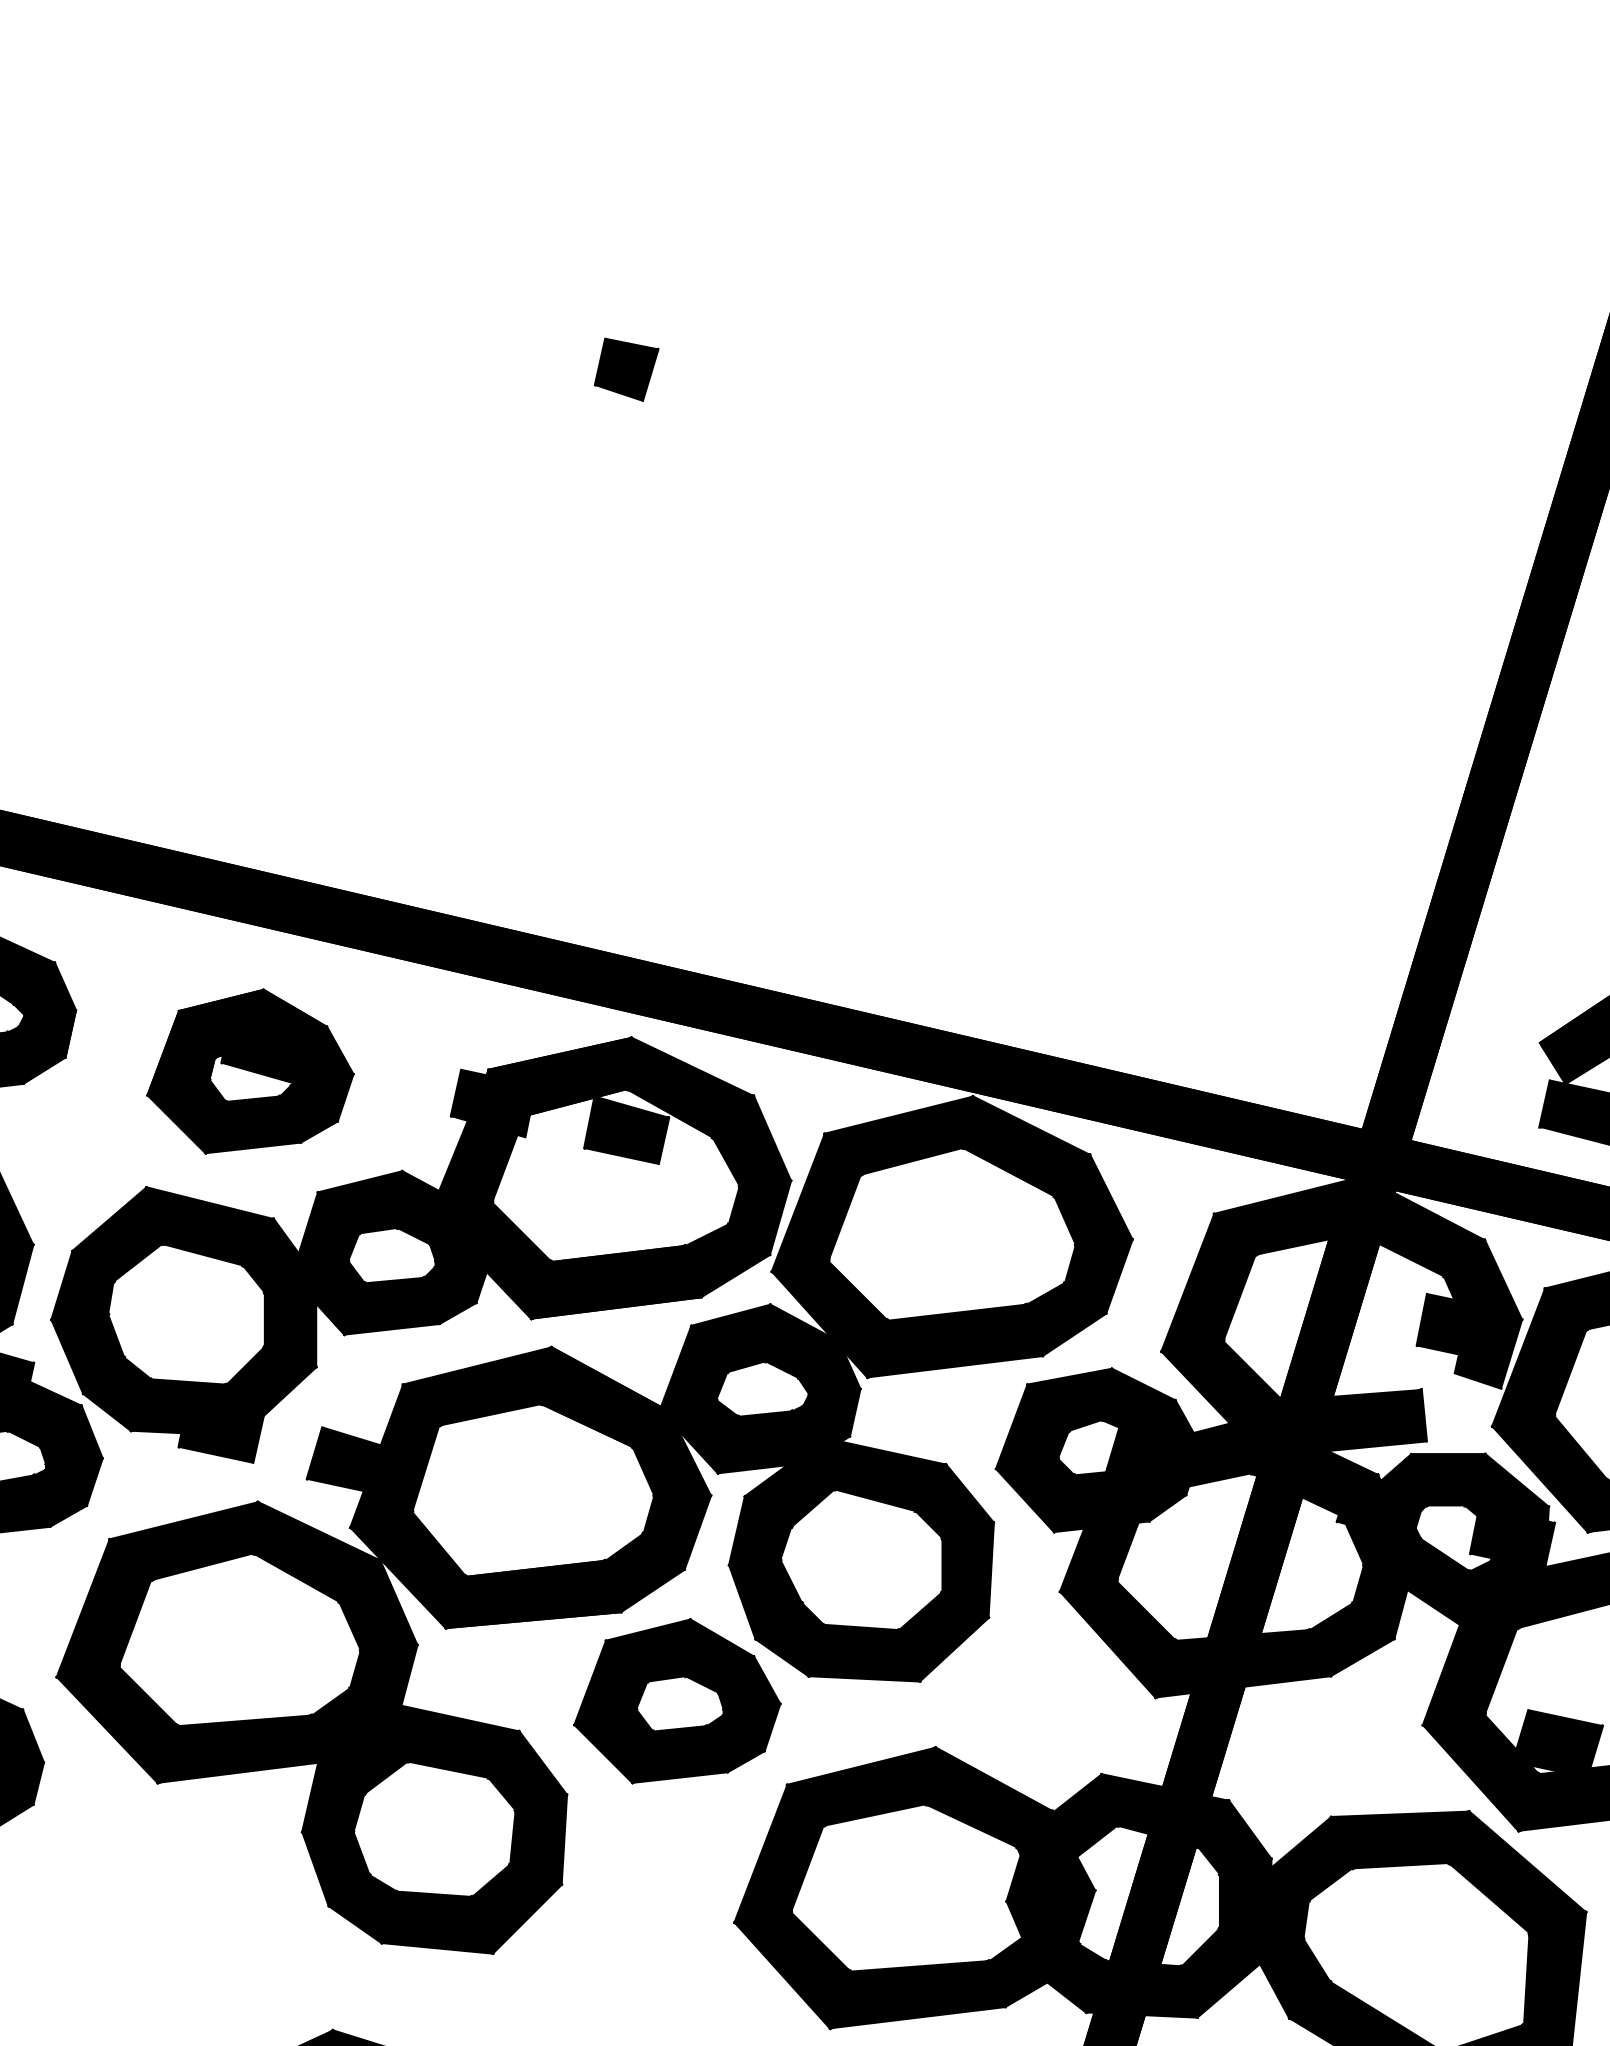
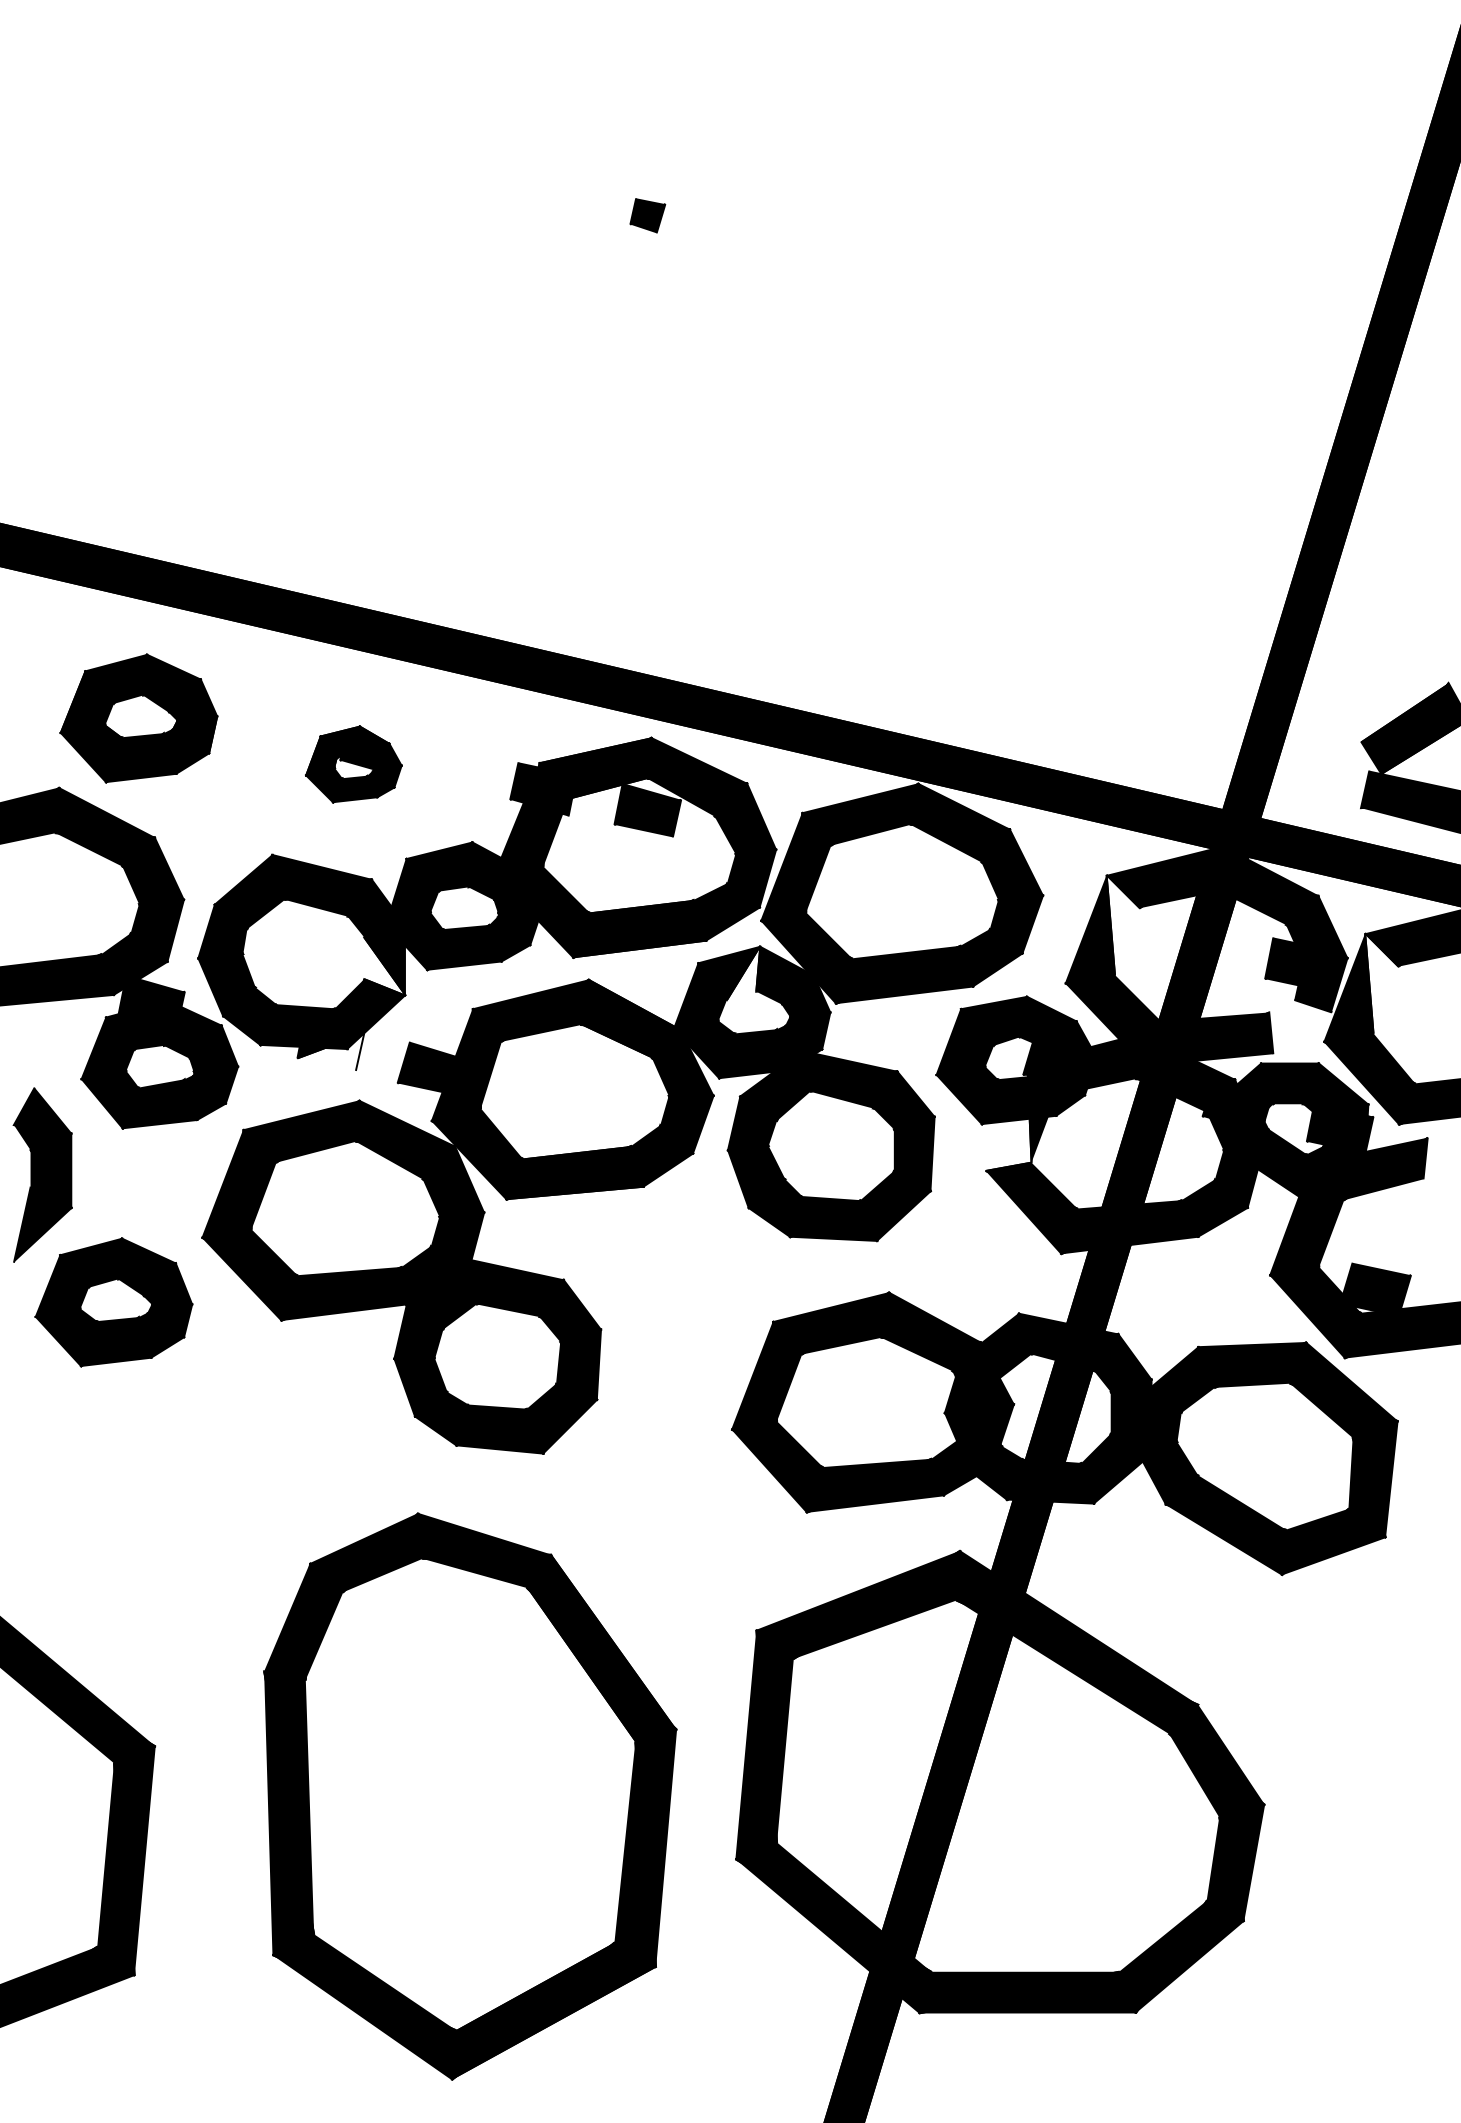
part: (626, 369) -> (647, 215), size x0.7
part: (250, 1071) -> (353, 764), size x0.6
fill: (1234, 1276) -> (1122, 924), removed
fill: (289, 1330) -> (384, 966), removed
fill: (749, 1337) -> (743, 972), removed
fill: (1565, 1351) -> (1381, 983), removed
fill: (220, 1438) -> (330, 1051), removed
fill: (1088, 1522) -> (1008, 1116), removed
part: (676, 1701) -> (686, 1256), removed

